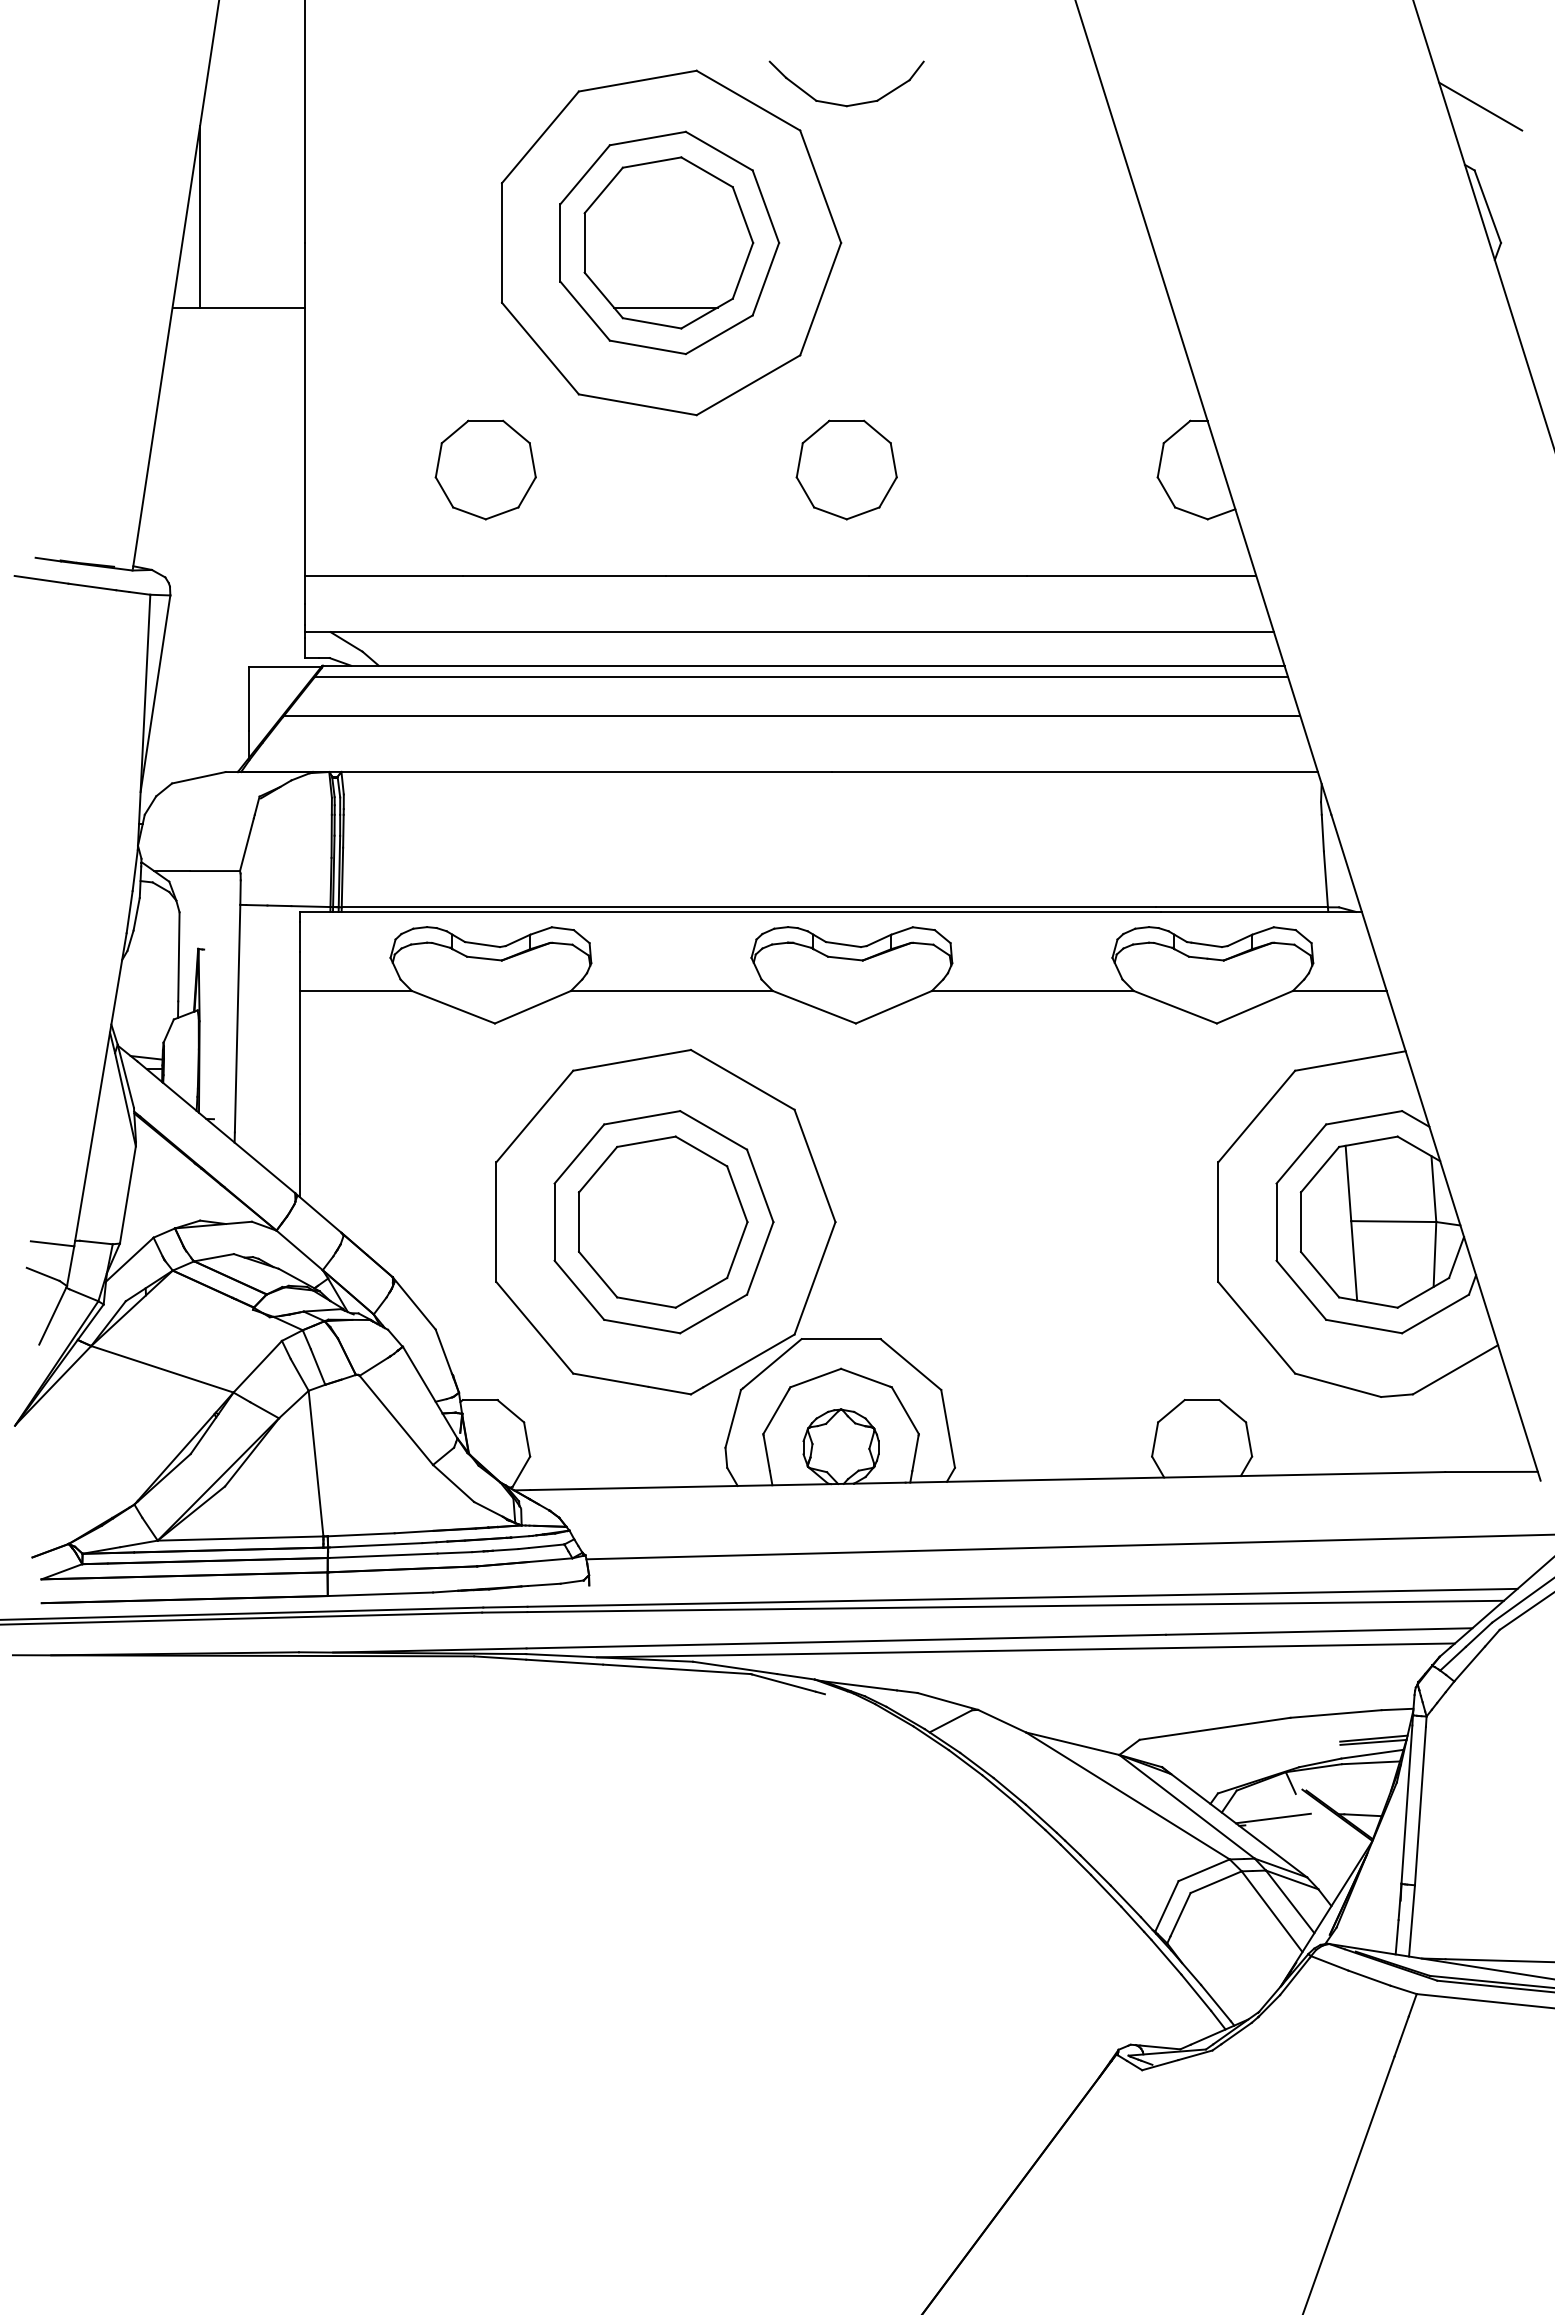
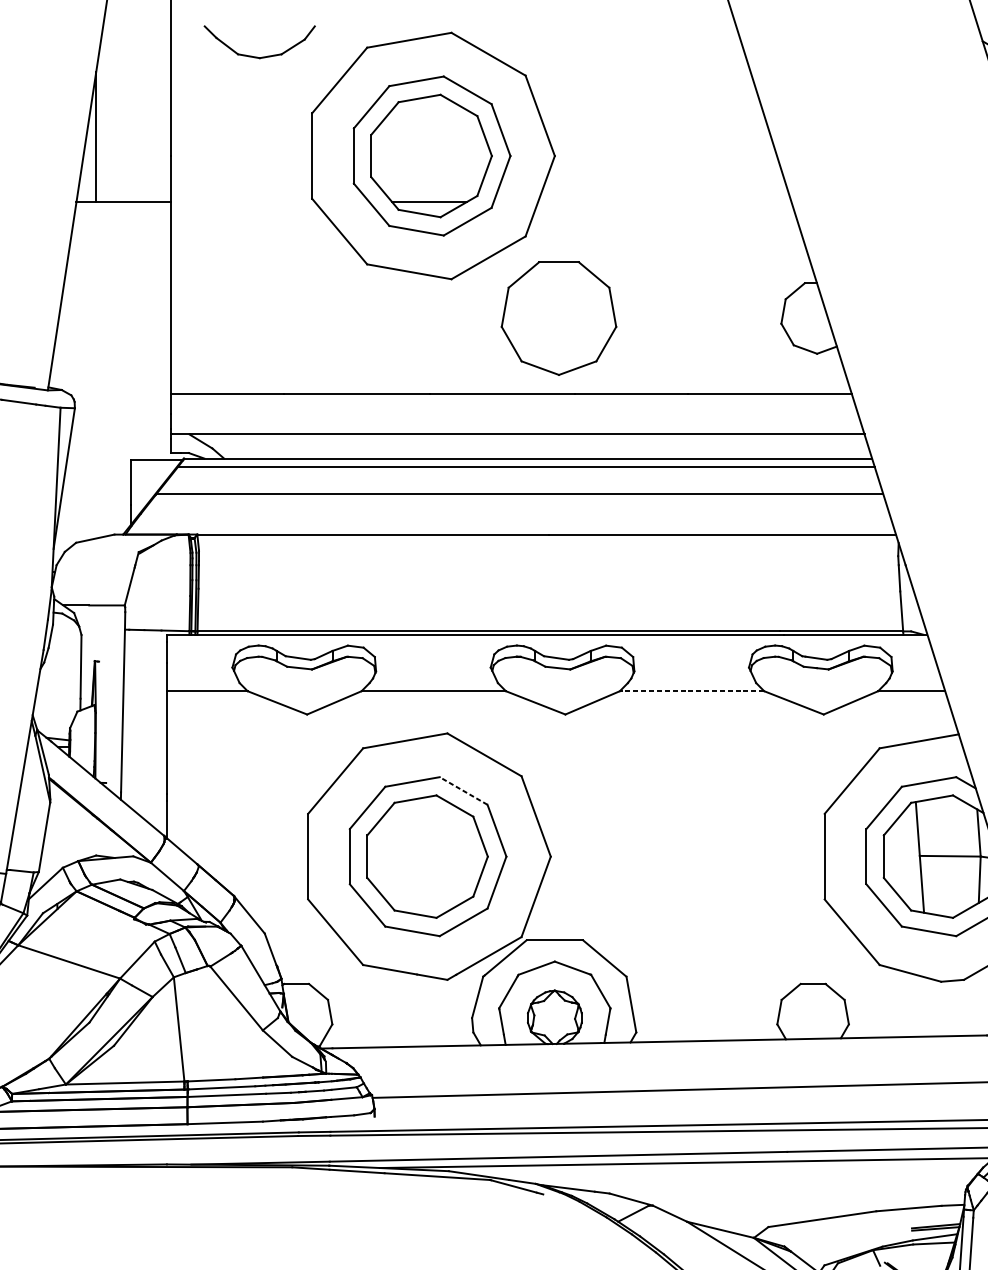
part: (844, 104) -> (258, 56), moved
part: (485, 469) -> (300, 318), removed
part: (846, 469) -> (558, 318), size x1.6
line: (1032, 990) -> (691, 690), solid -> dashed
line: (713, 1130) -> (463, 791), solid -> dashed

